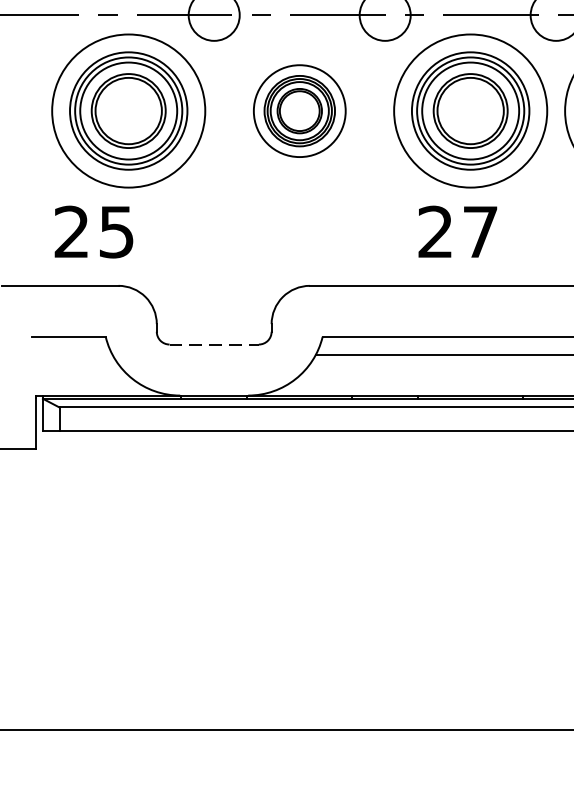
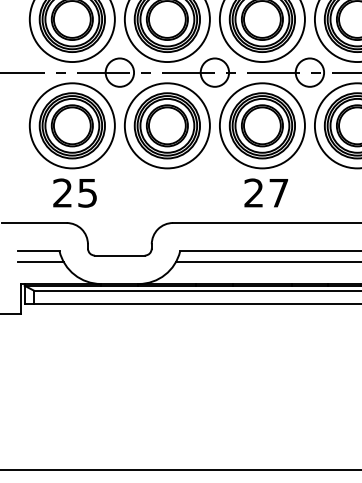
part: (299, 110) -> (167, 125), size x1.67
text: (92, 230) -> (74, 192), moved
text: (458, 230) -> (266, 192), moved
line: (213, 344) -> (119, 255), dashed -> solid
line: (71, 355) -> (40, 261), added

